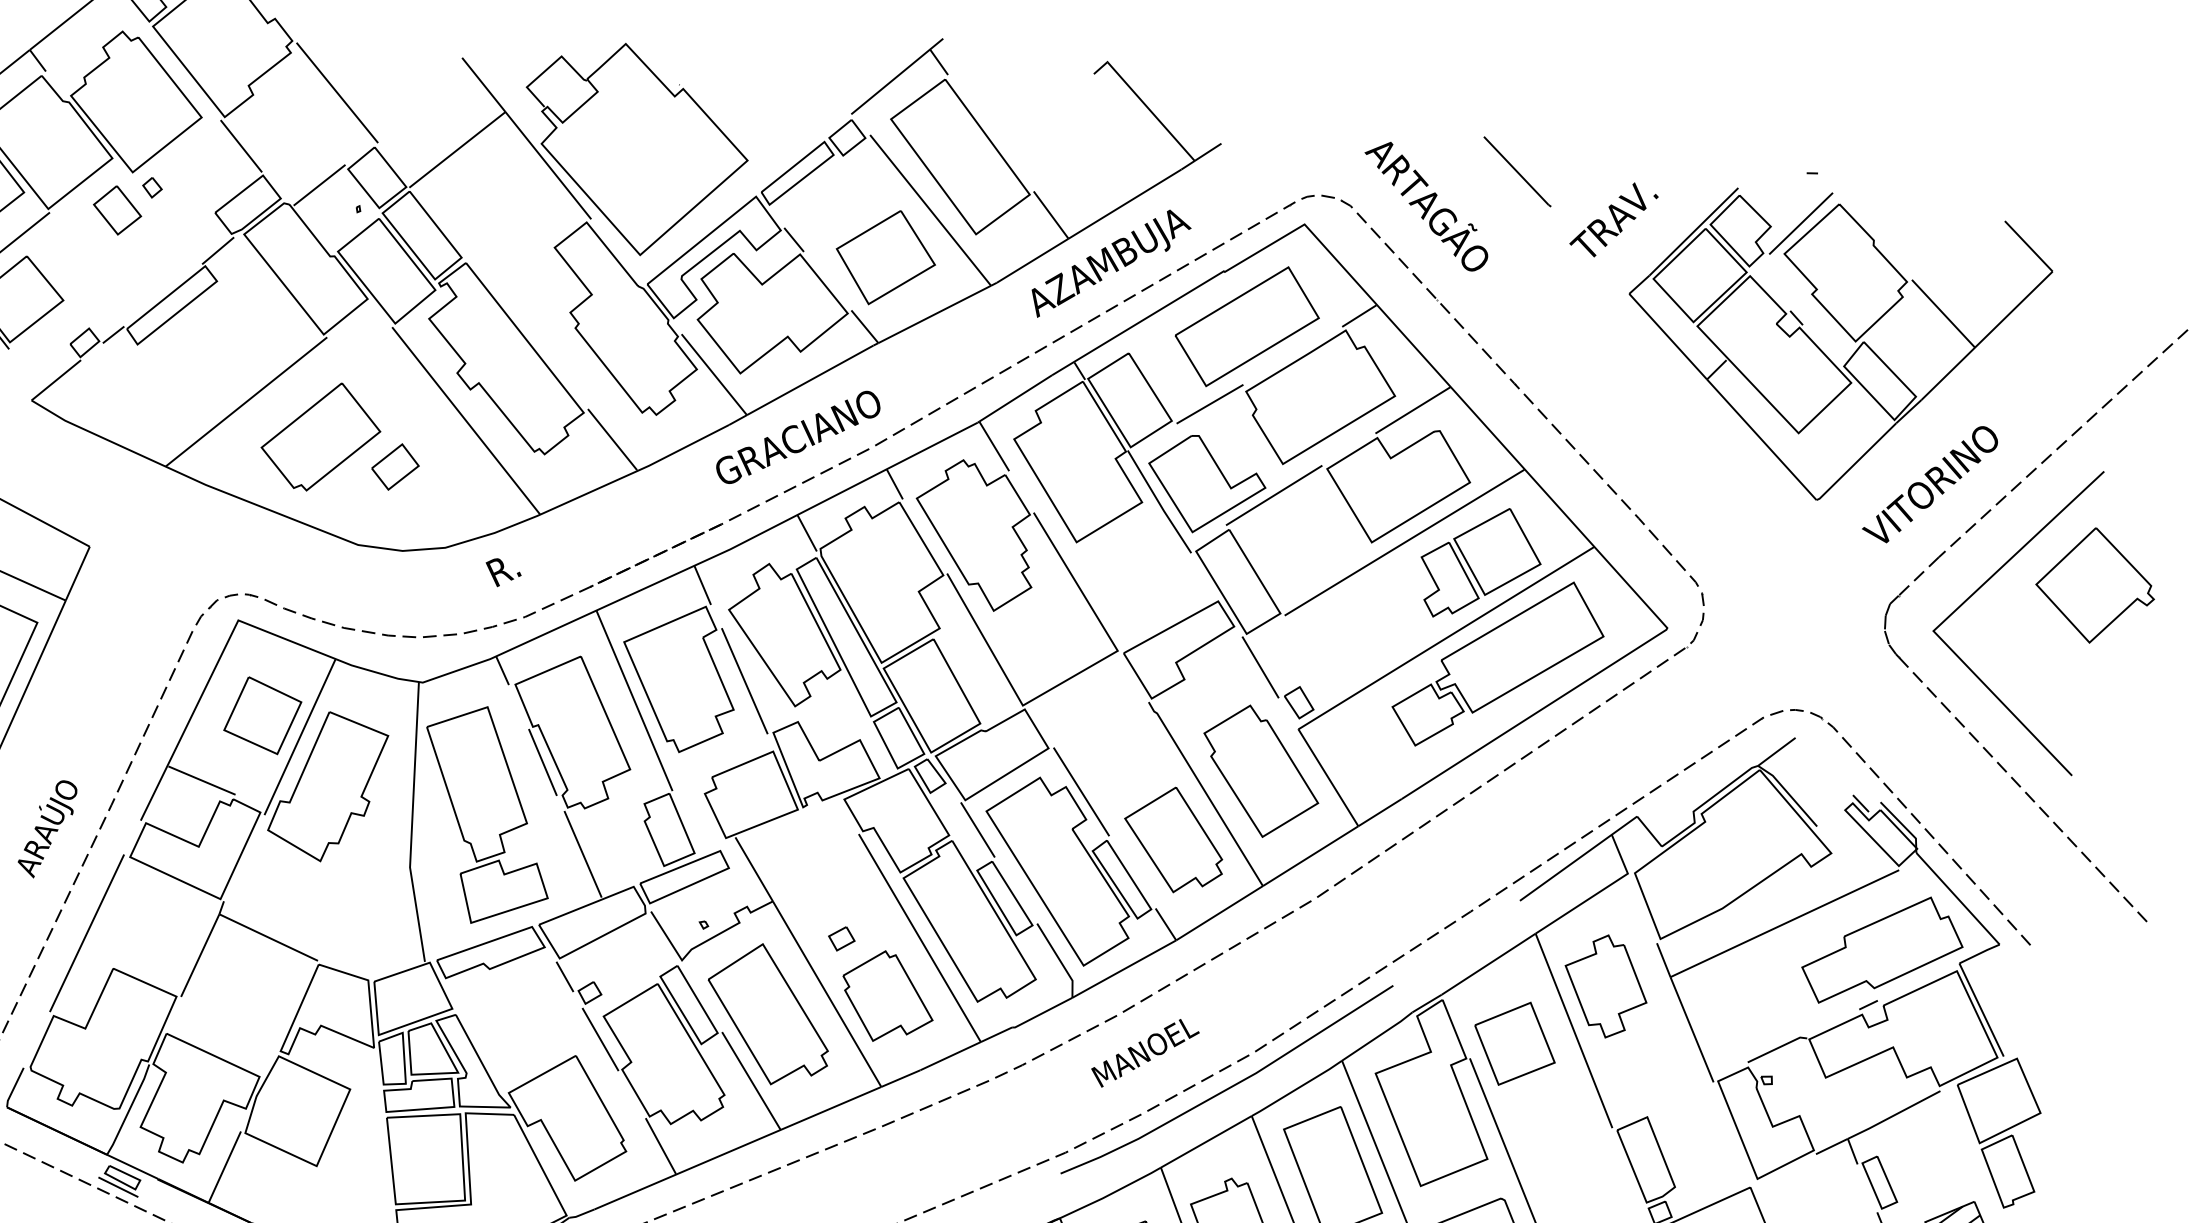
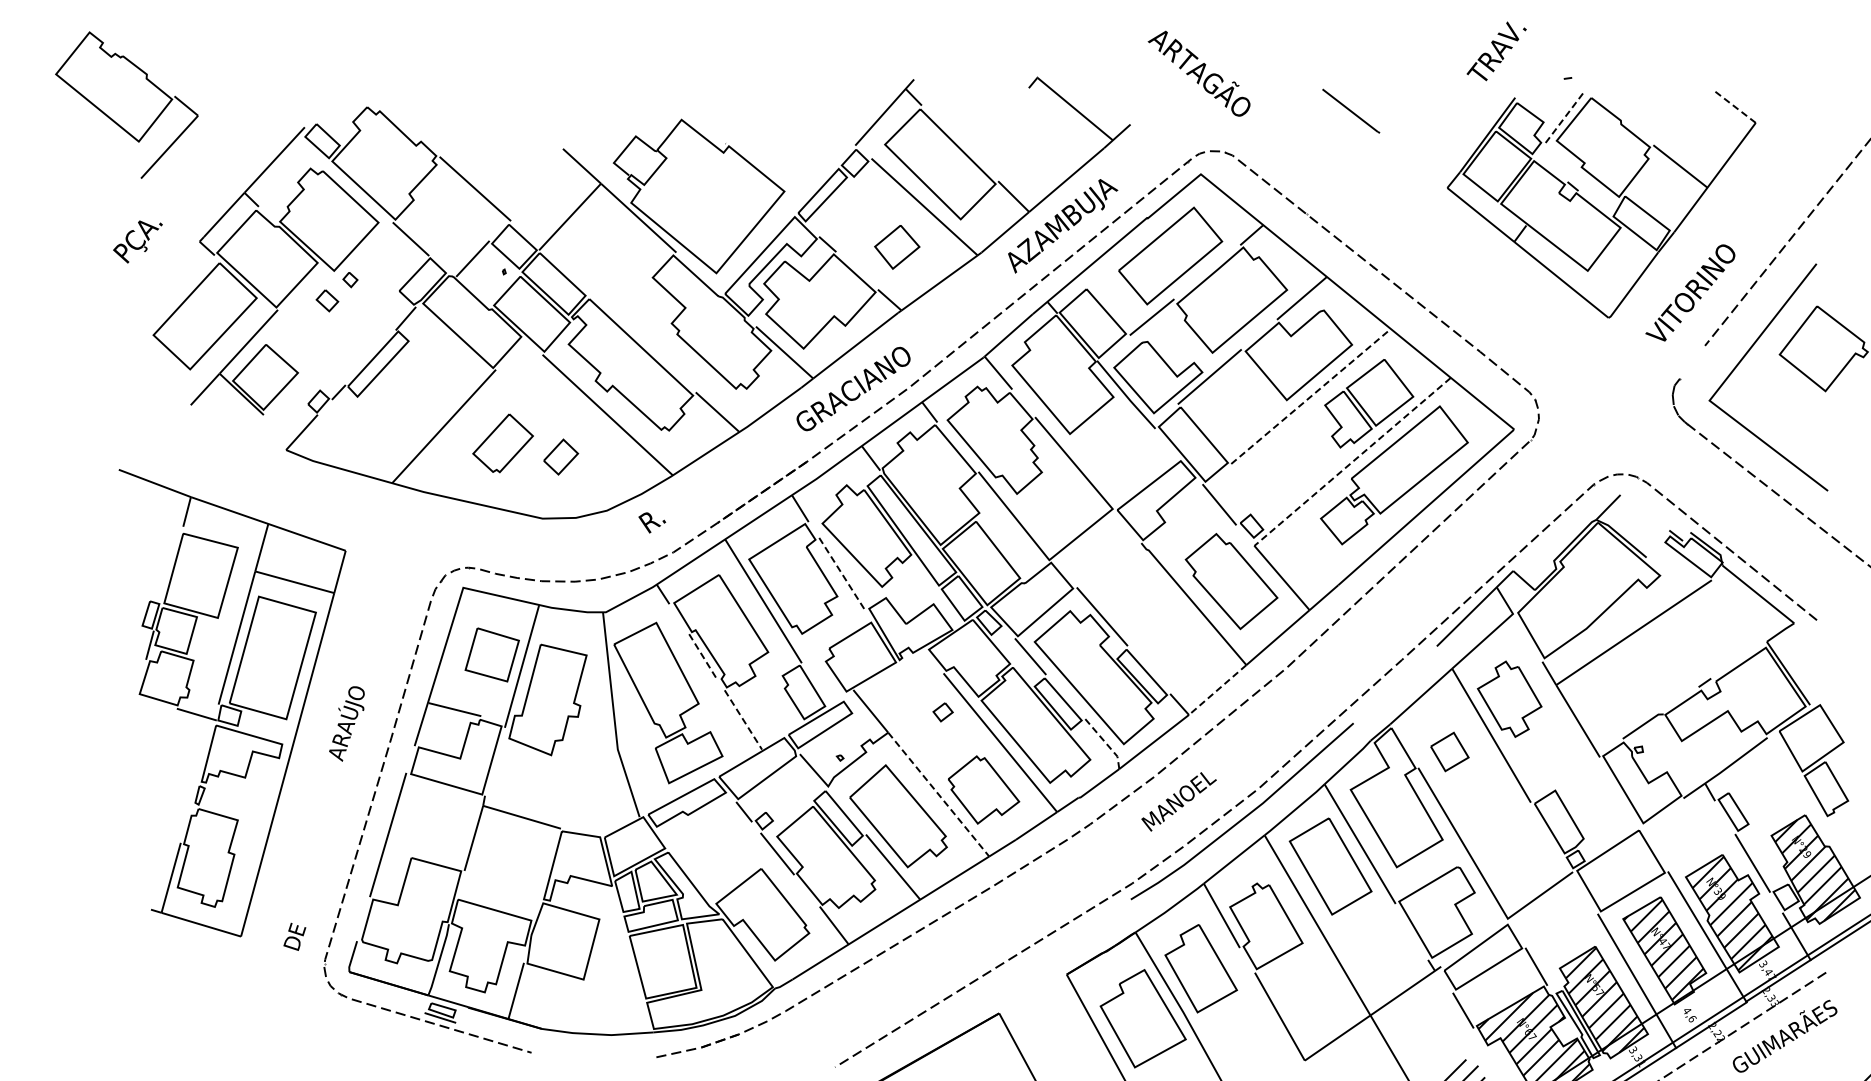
text: (1425, 205) -> (1198, 73), moved
part: (117, 210) -> (327, 300), size x0.6
text: (1613, 219) -> (1496, 51), moved
line: (1801, 223) -> (1565, 116), solid -> dashed
line: (2028, 246) -> (1735, 107), solid -> dashed
part: (886, 258) -> (897, 247), size x0.6
part: (320, 436) -> (502, 443), size x0.7
line: (1405, 542) -> (1311, 396), solid -> dashed
line: (1918, 575) -> (1692, 361), removed
line: (1446, 638) -> (1352, 462), solid -> dashed
line: (745, 681) -> (842, 574), solid -> dashed
line: (543, 762) -> (703, 657), solid -> dashed
text: (46, 828) -> (346, 723), moved
part: (1173, 839) -> (1175, 641), removed
line: (583, 855) -> (743, 720), solid -> dashed
line: (1219, 912) -> (1217, 689), solid -> dashed
part: (840, 938) -> (942, 712), moved
part: (1883, 951) -> (1709, 641), removed
line: (1059, 959) -> (1105, 742), solid -> dashed
line: (826, 993) -> (938, 794), solid -> dashed
part: (1514, 1043) -> (1449, 751), size x0.6

